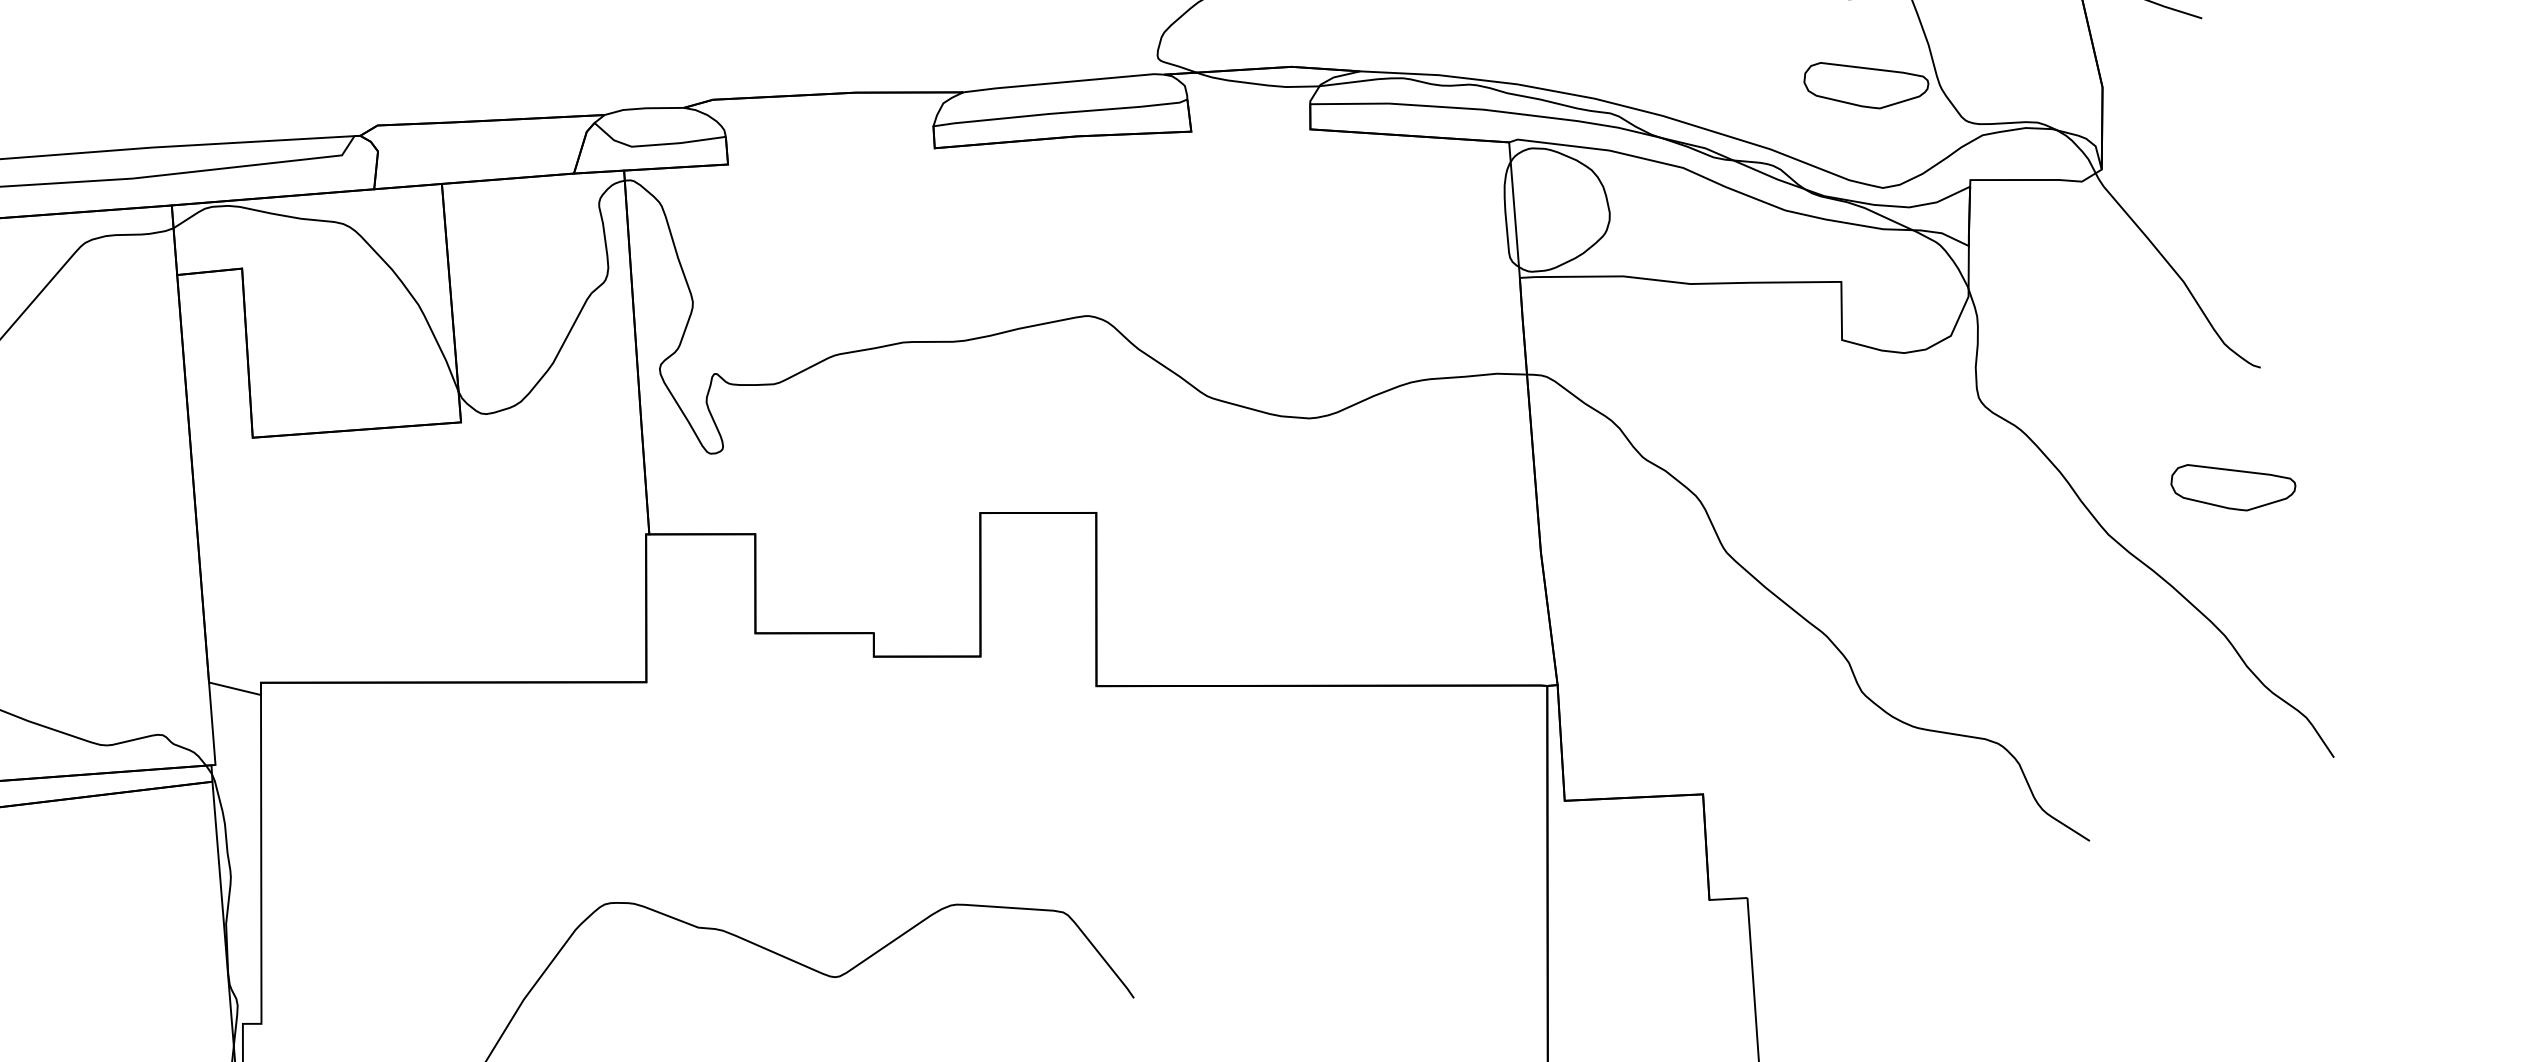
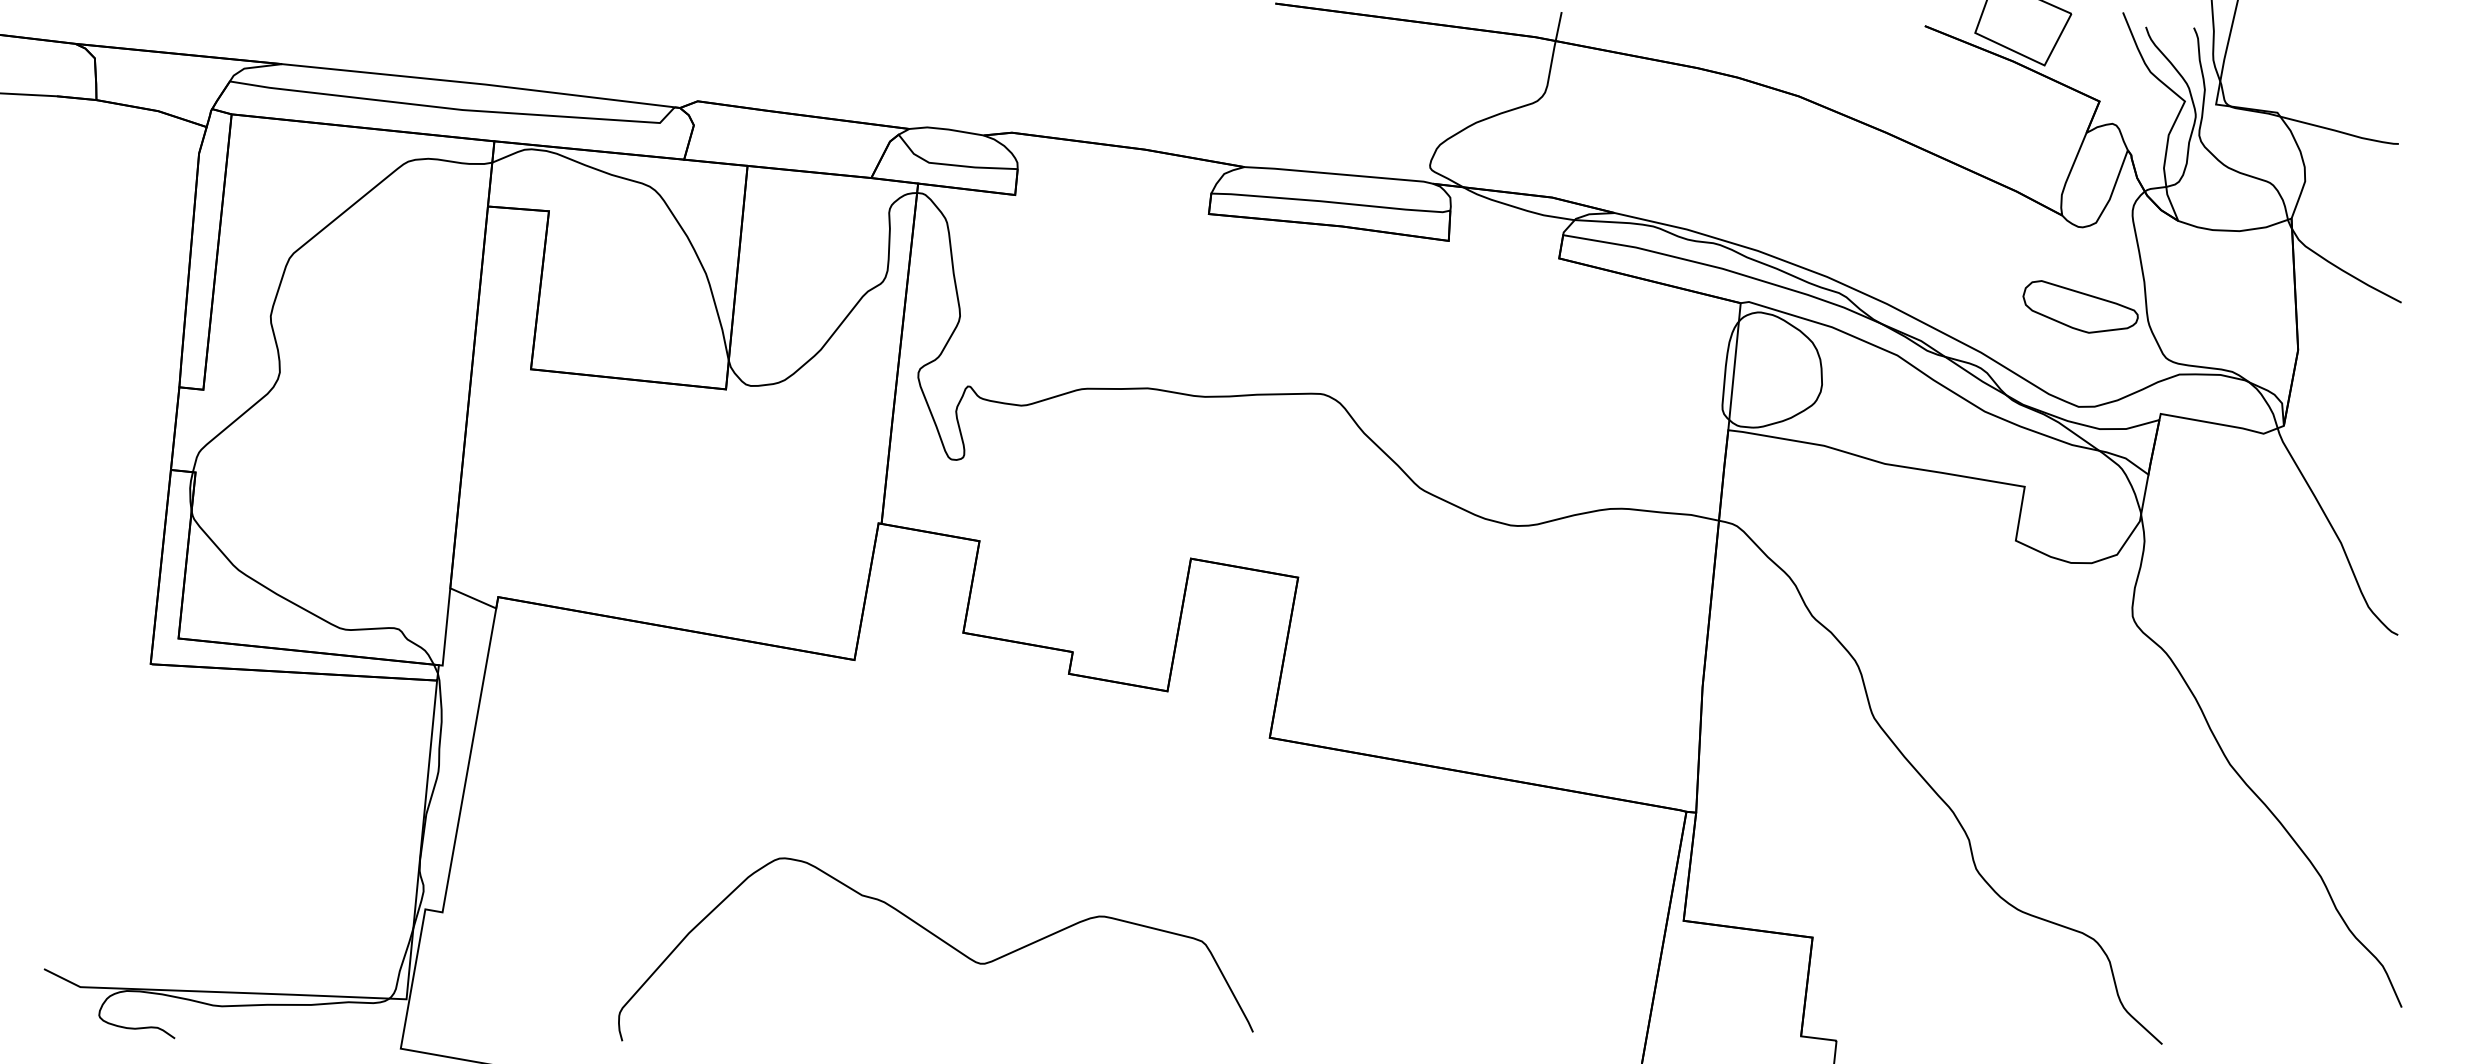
part: (2233, 484) -> (2353, 738), removed

